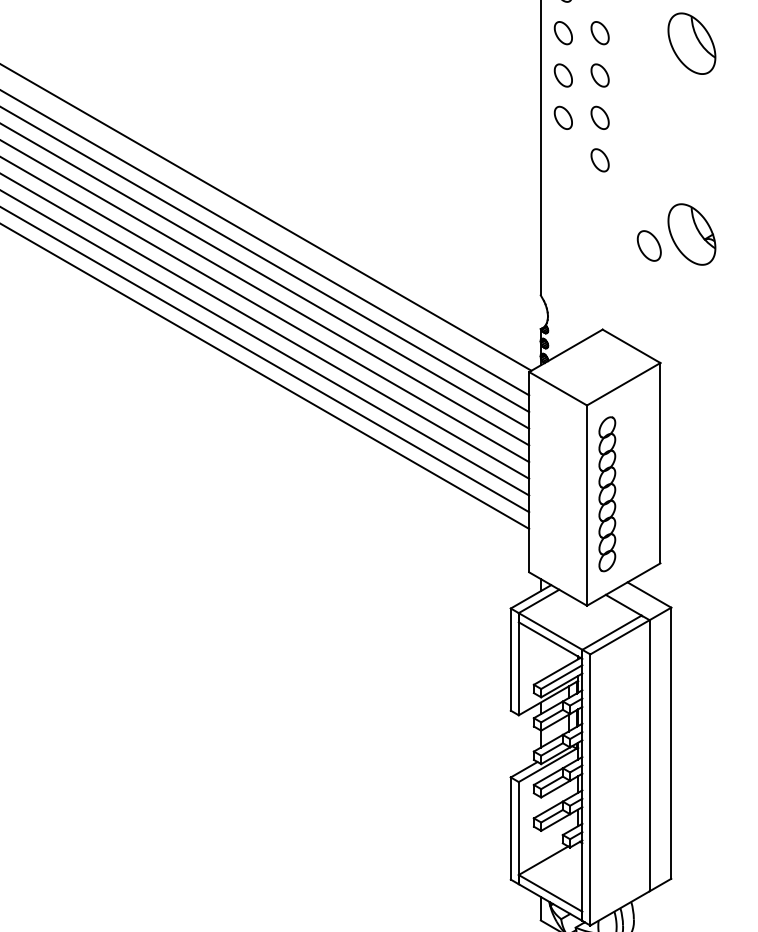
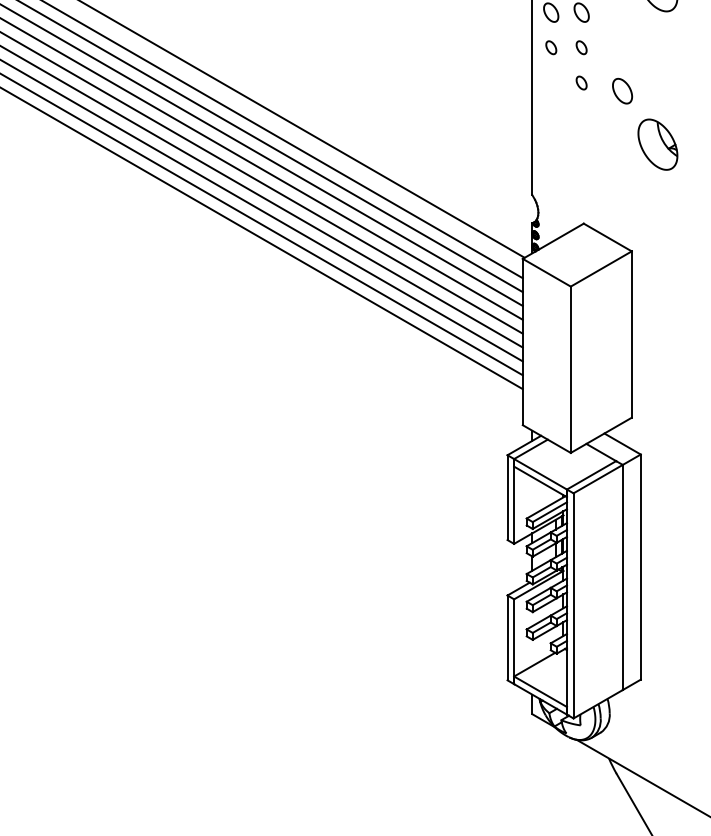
part: (563, 117) -> (551, 47), size x0.7
part: (599, 117) -> (581, 47), size x0.7
part: (599, 159) -> (581, 82), size x0.7
part: (649, 245) -> (622, 90), moved
part: (607, 494) -> (587, 360), removed

